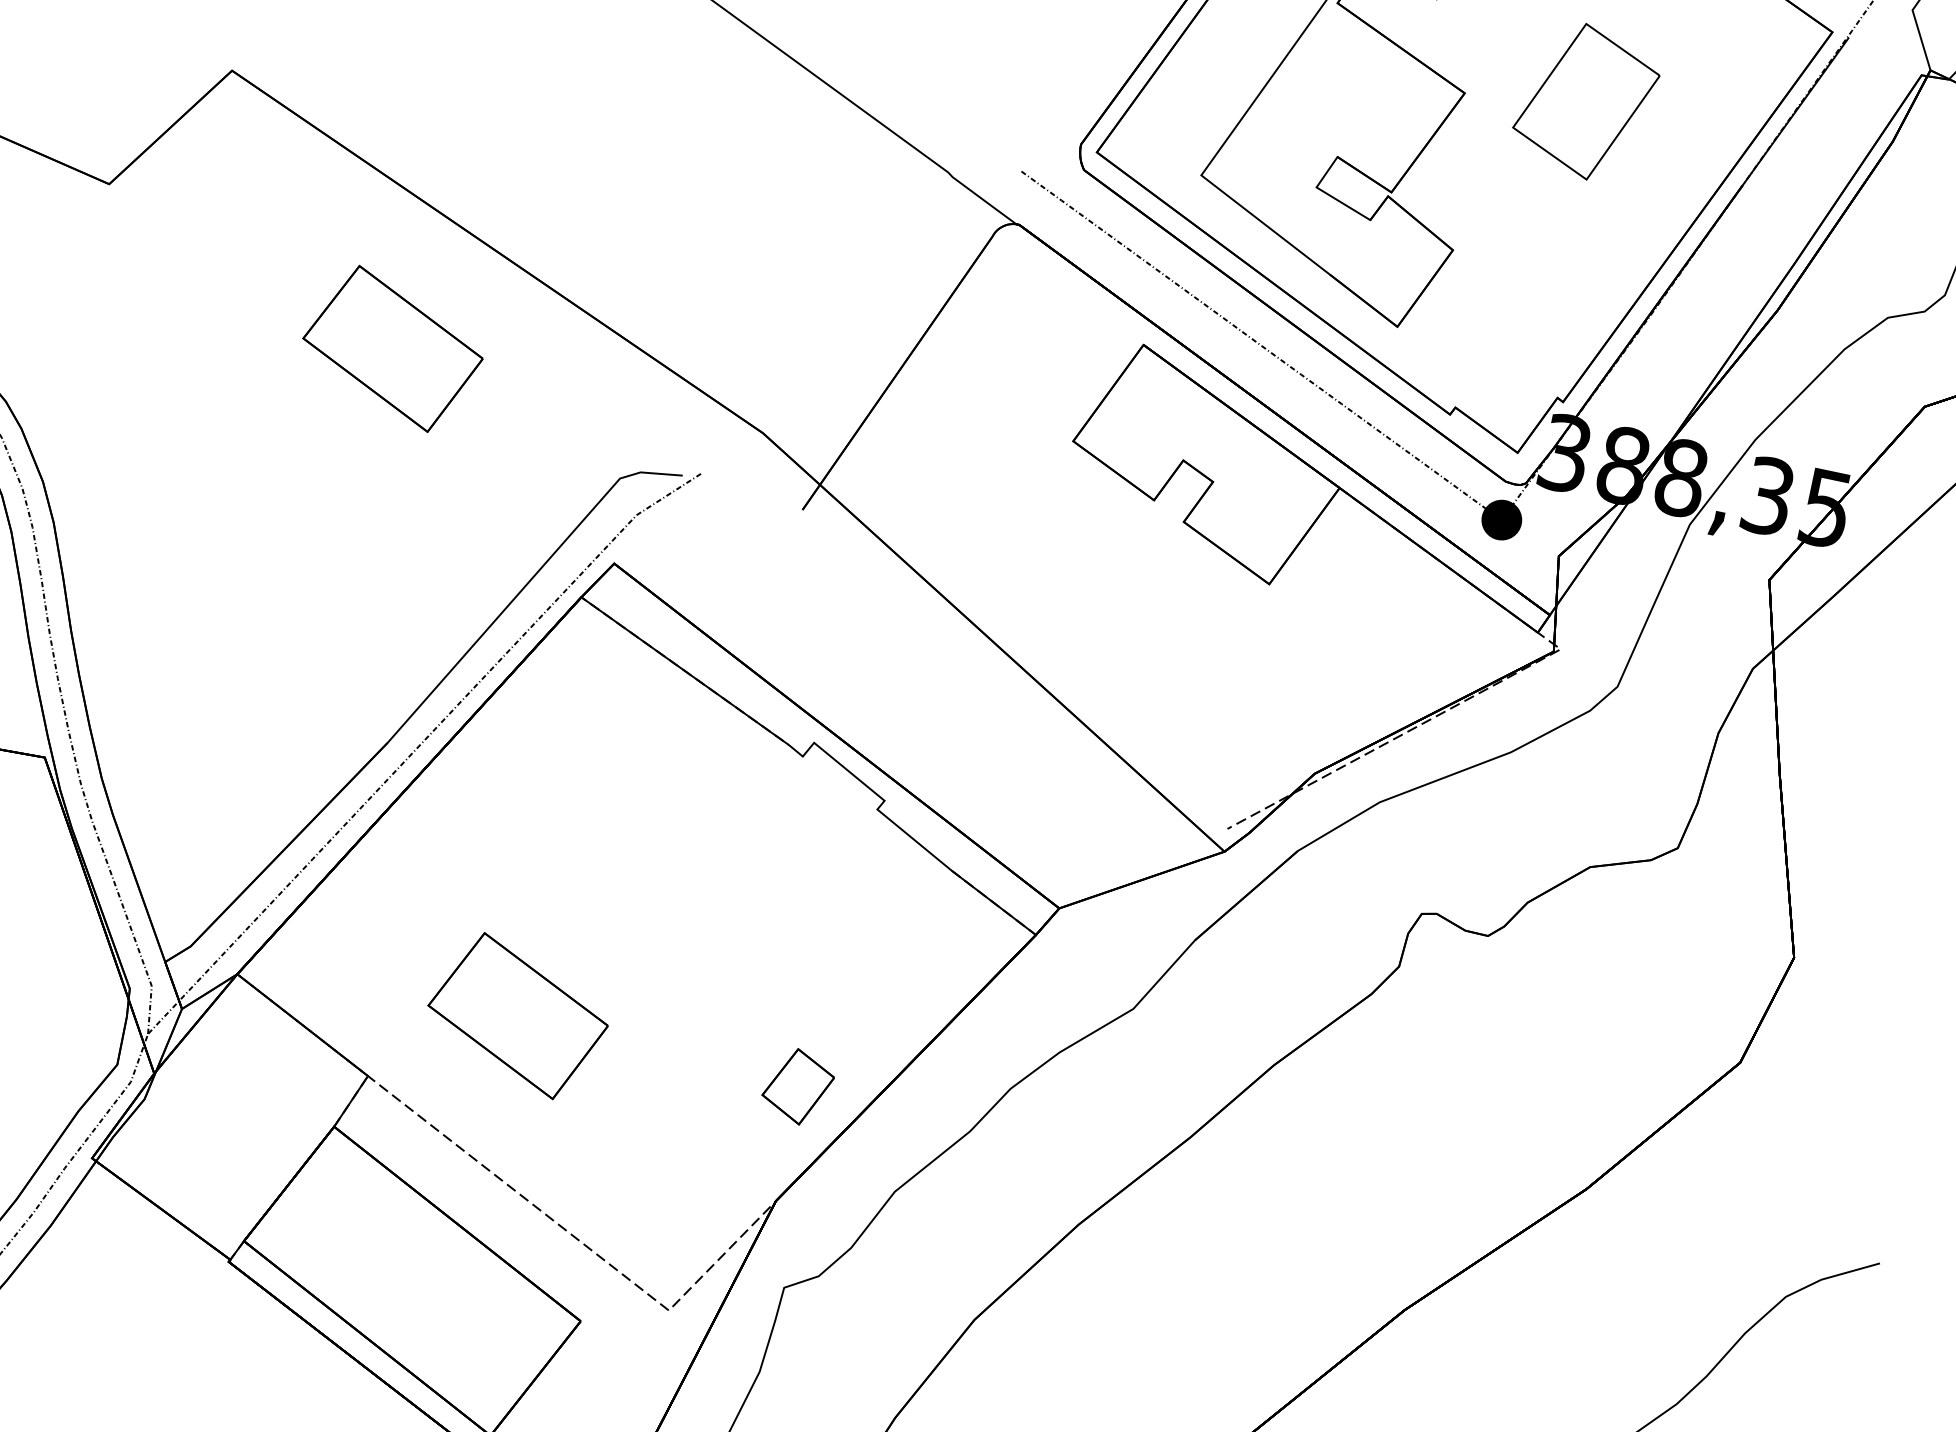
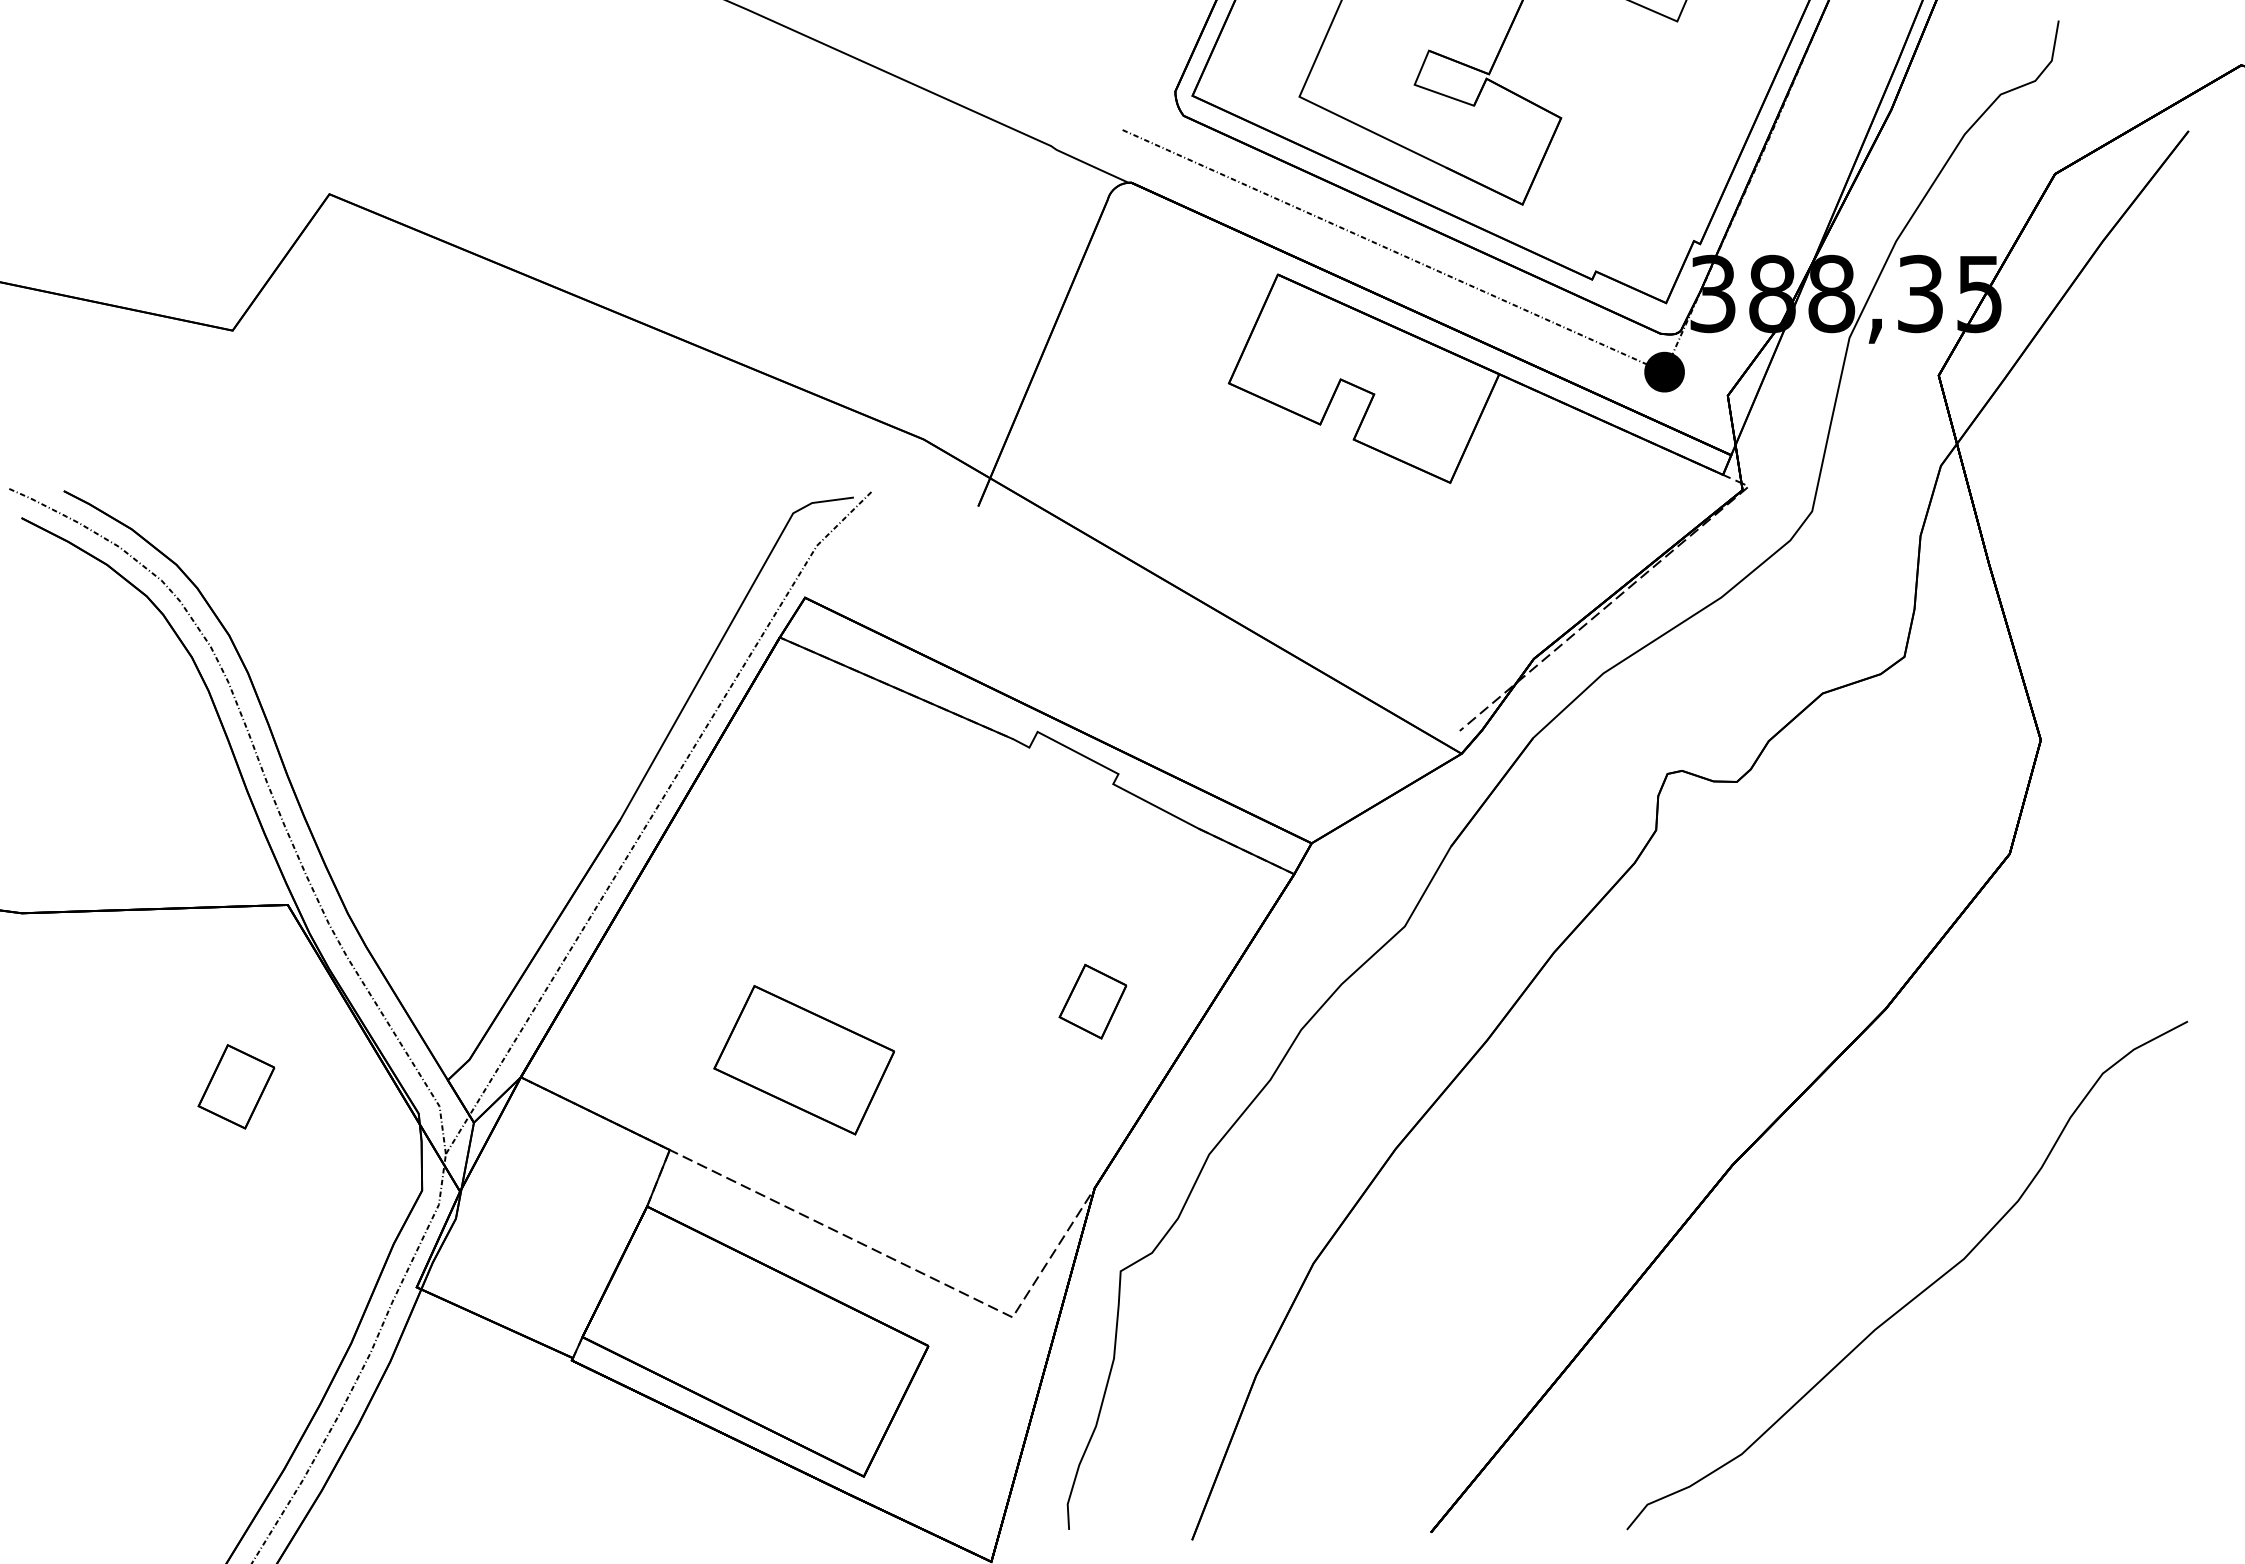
part: (392, 348) -> (543, 433), removed
part: (797, 1086) -> (1092, 1001), moved

